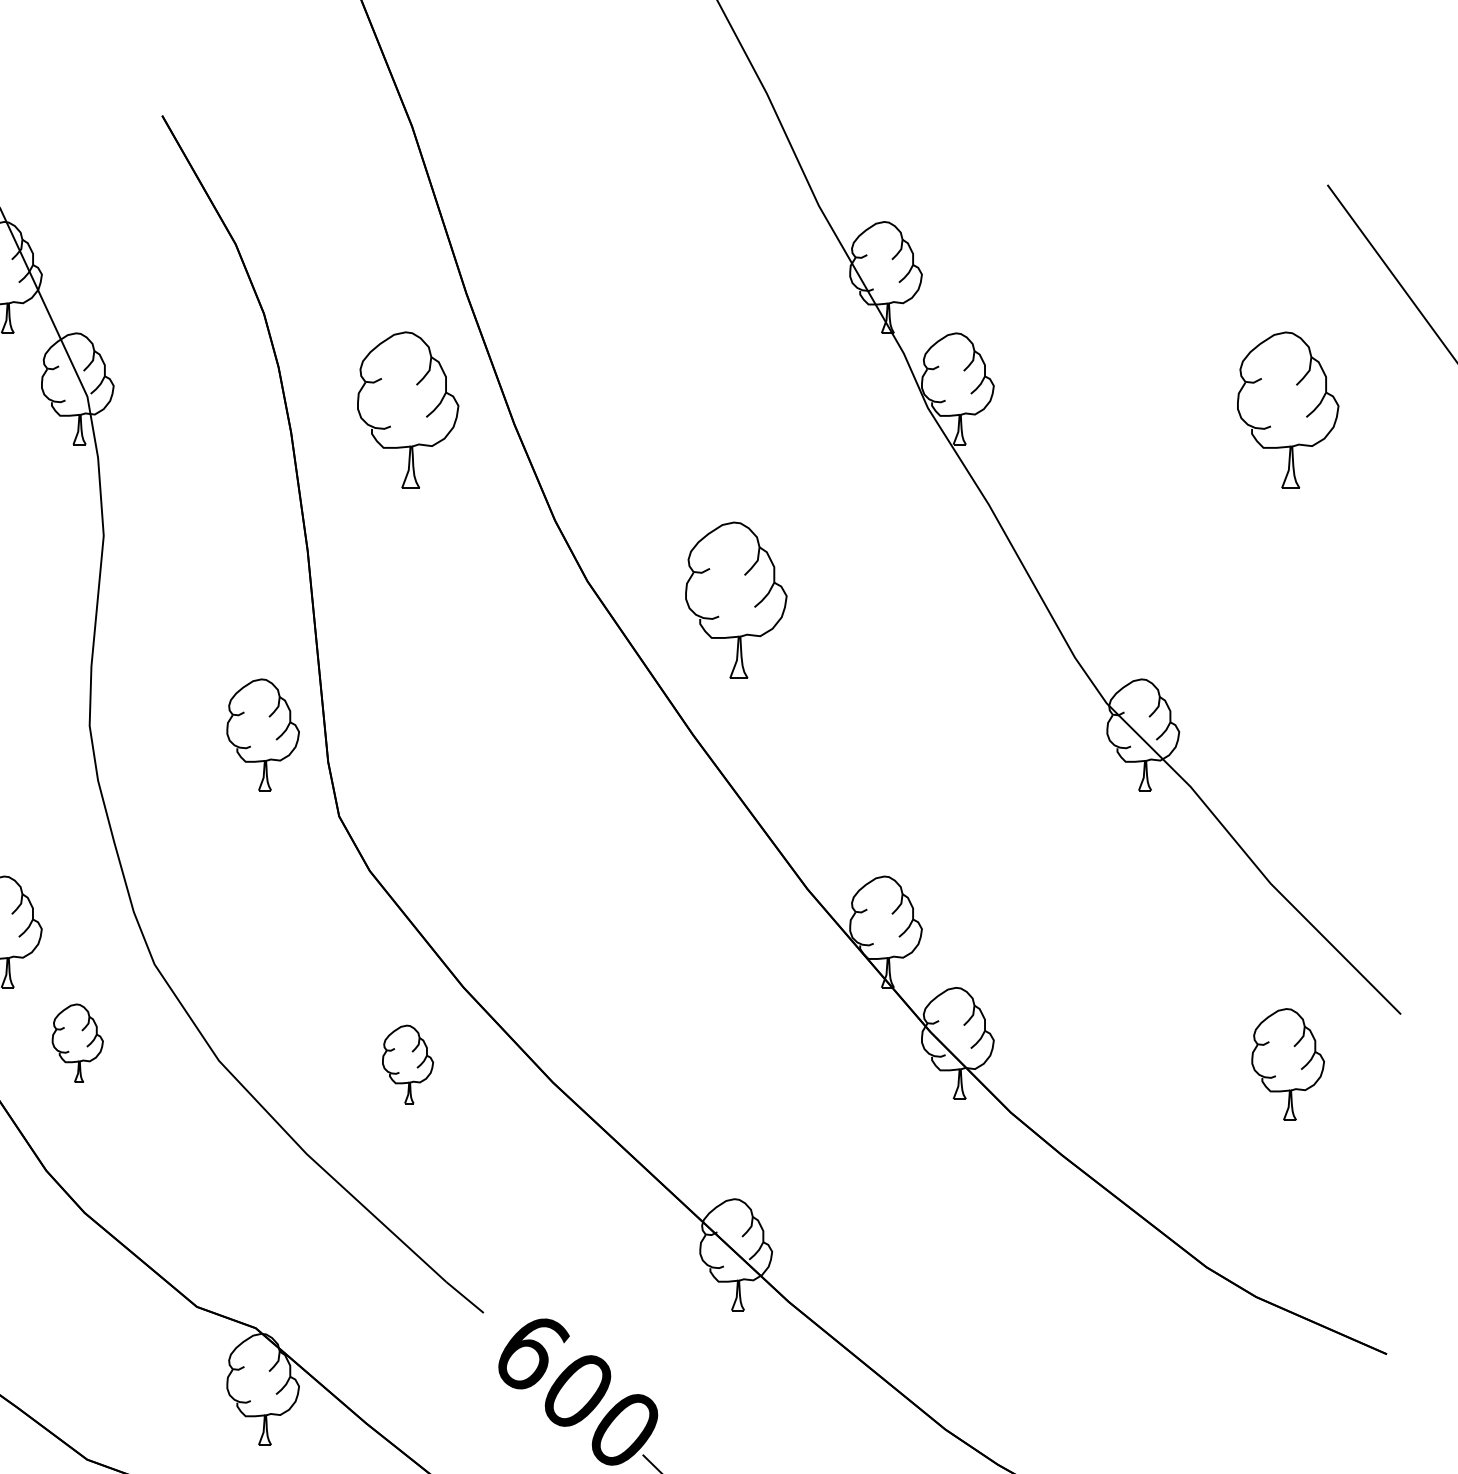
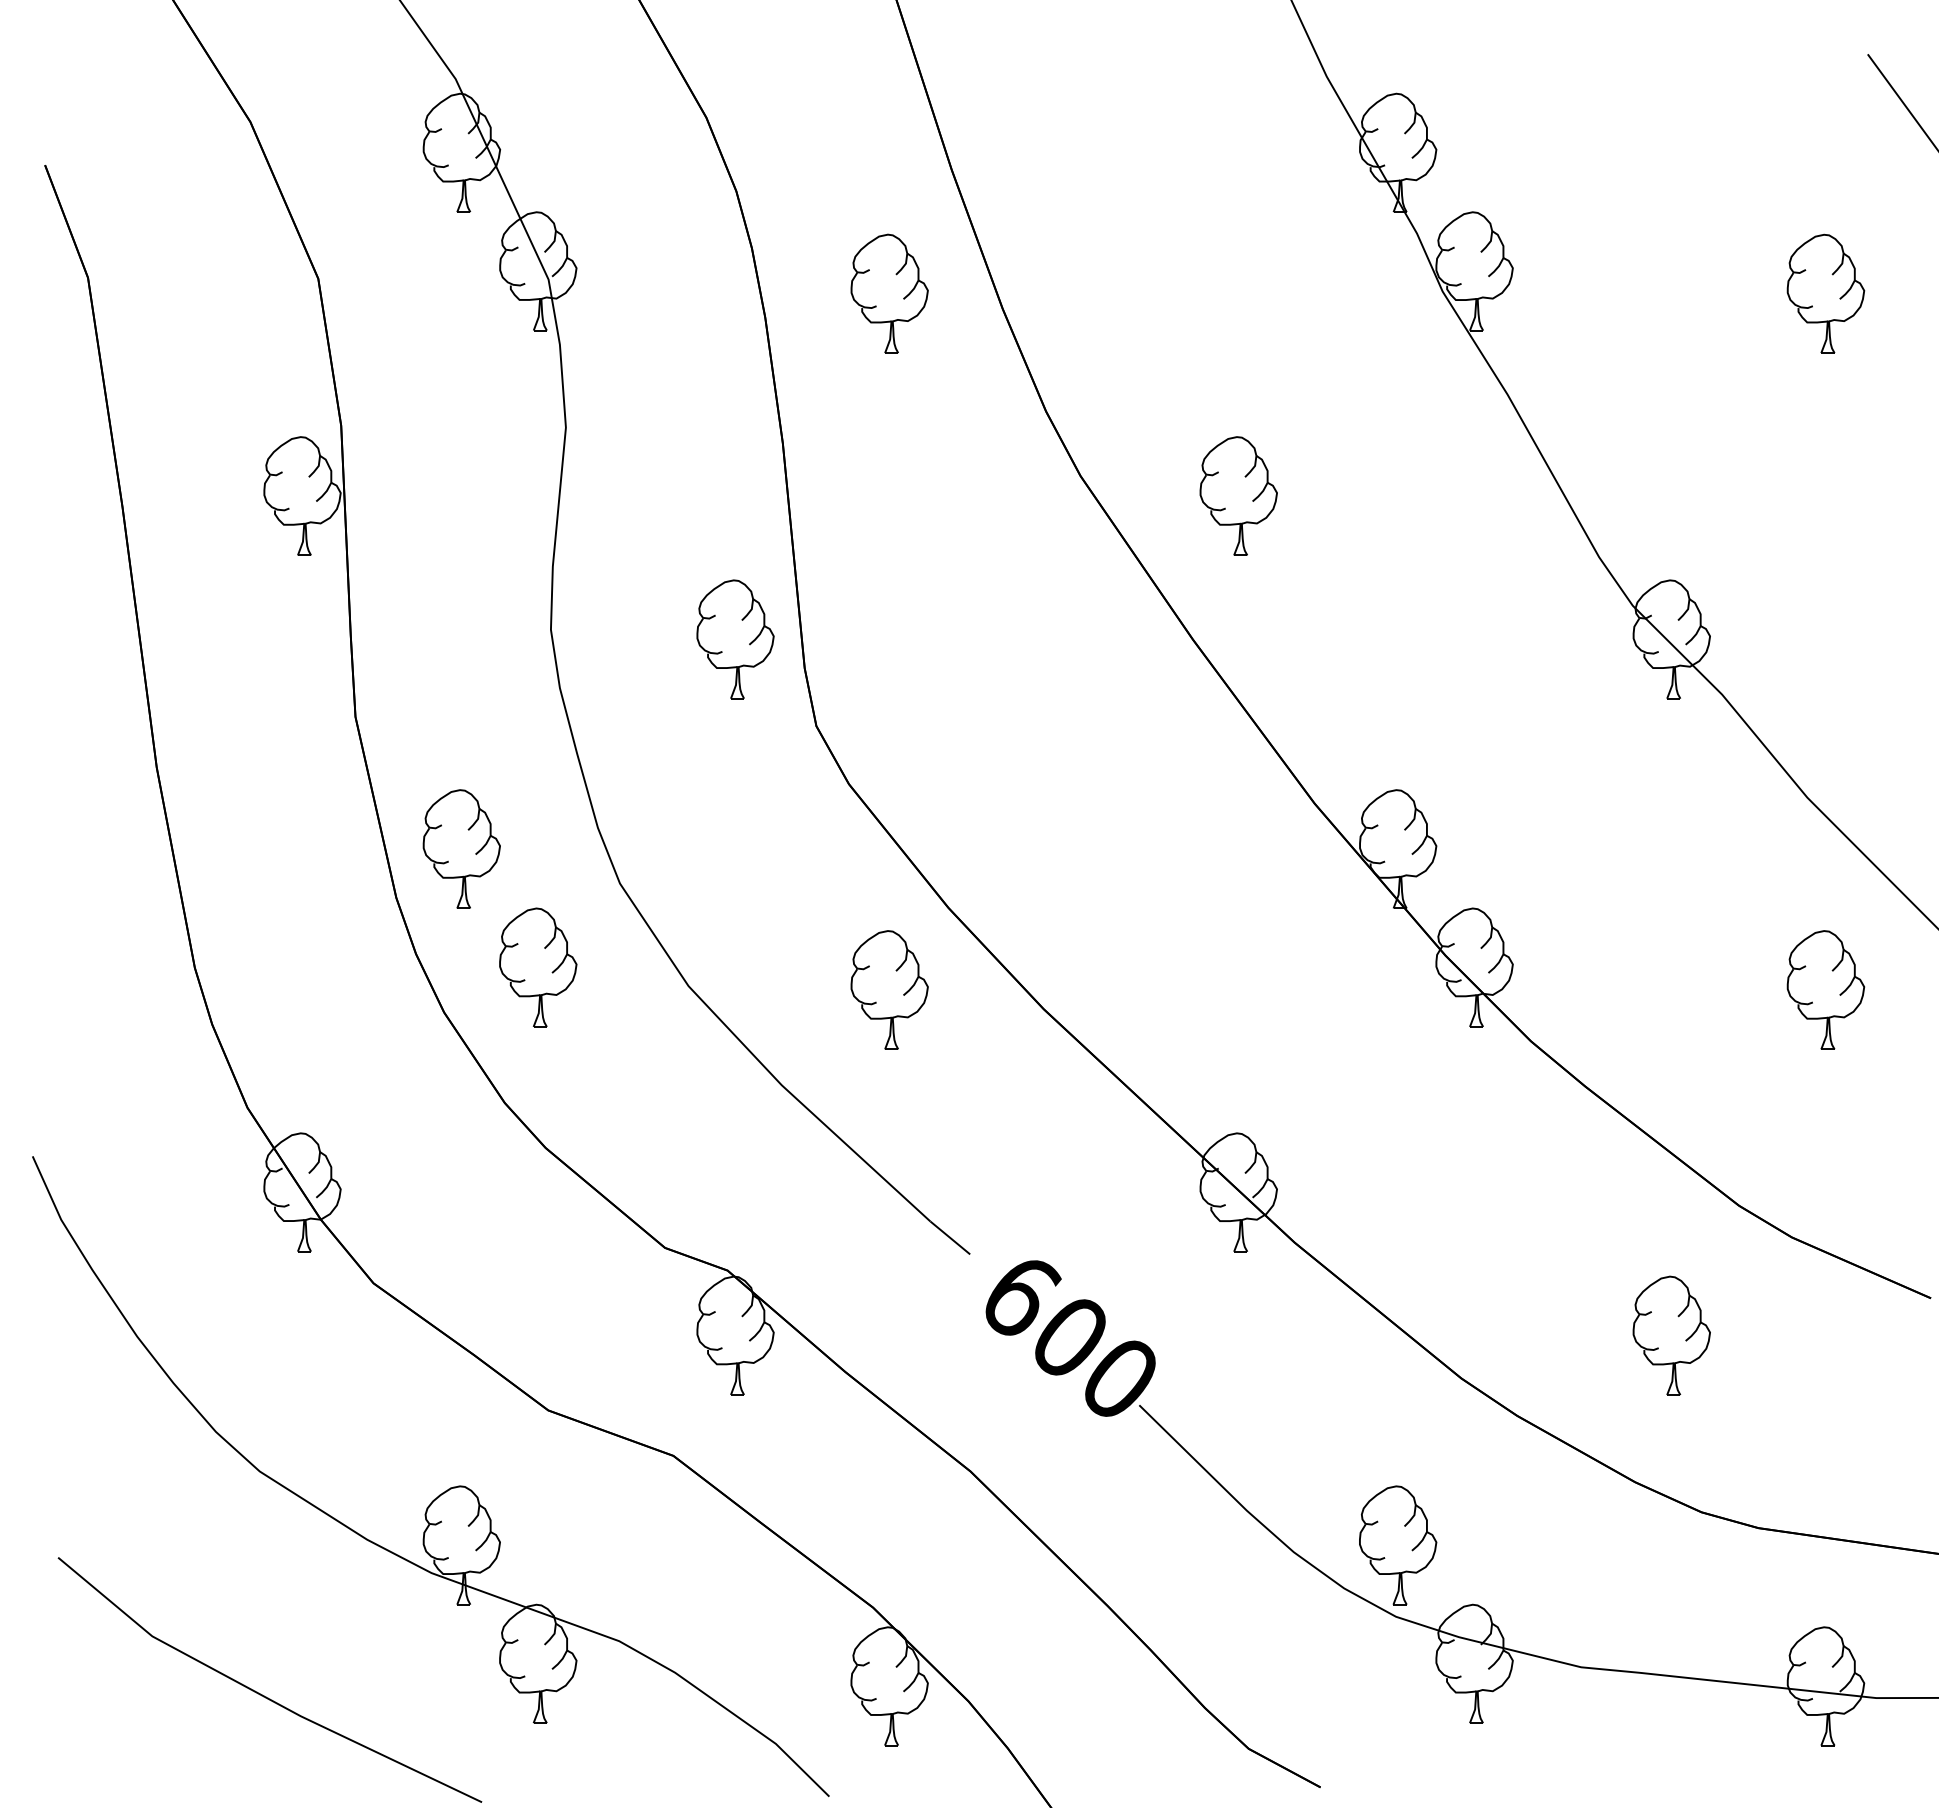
part: (407, 409) -> (889, 293), size x0.71
part: (1287, 409) -> (1825, 293), size x0.71
part: (735, 599) -> (1238, 495), size x0.71
part: (77, 1043) -> (538, 967), size x1.43
part: (407, 1063) -> (889, 989), size x1.43
part: (1142, 1389) -> (1671, 1335), added

